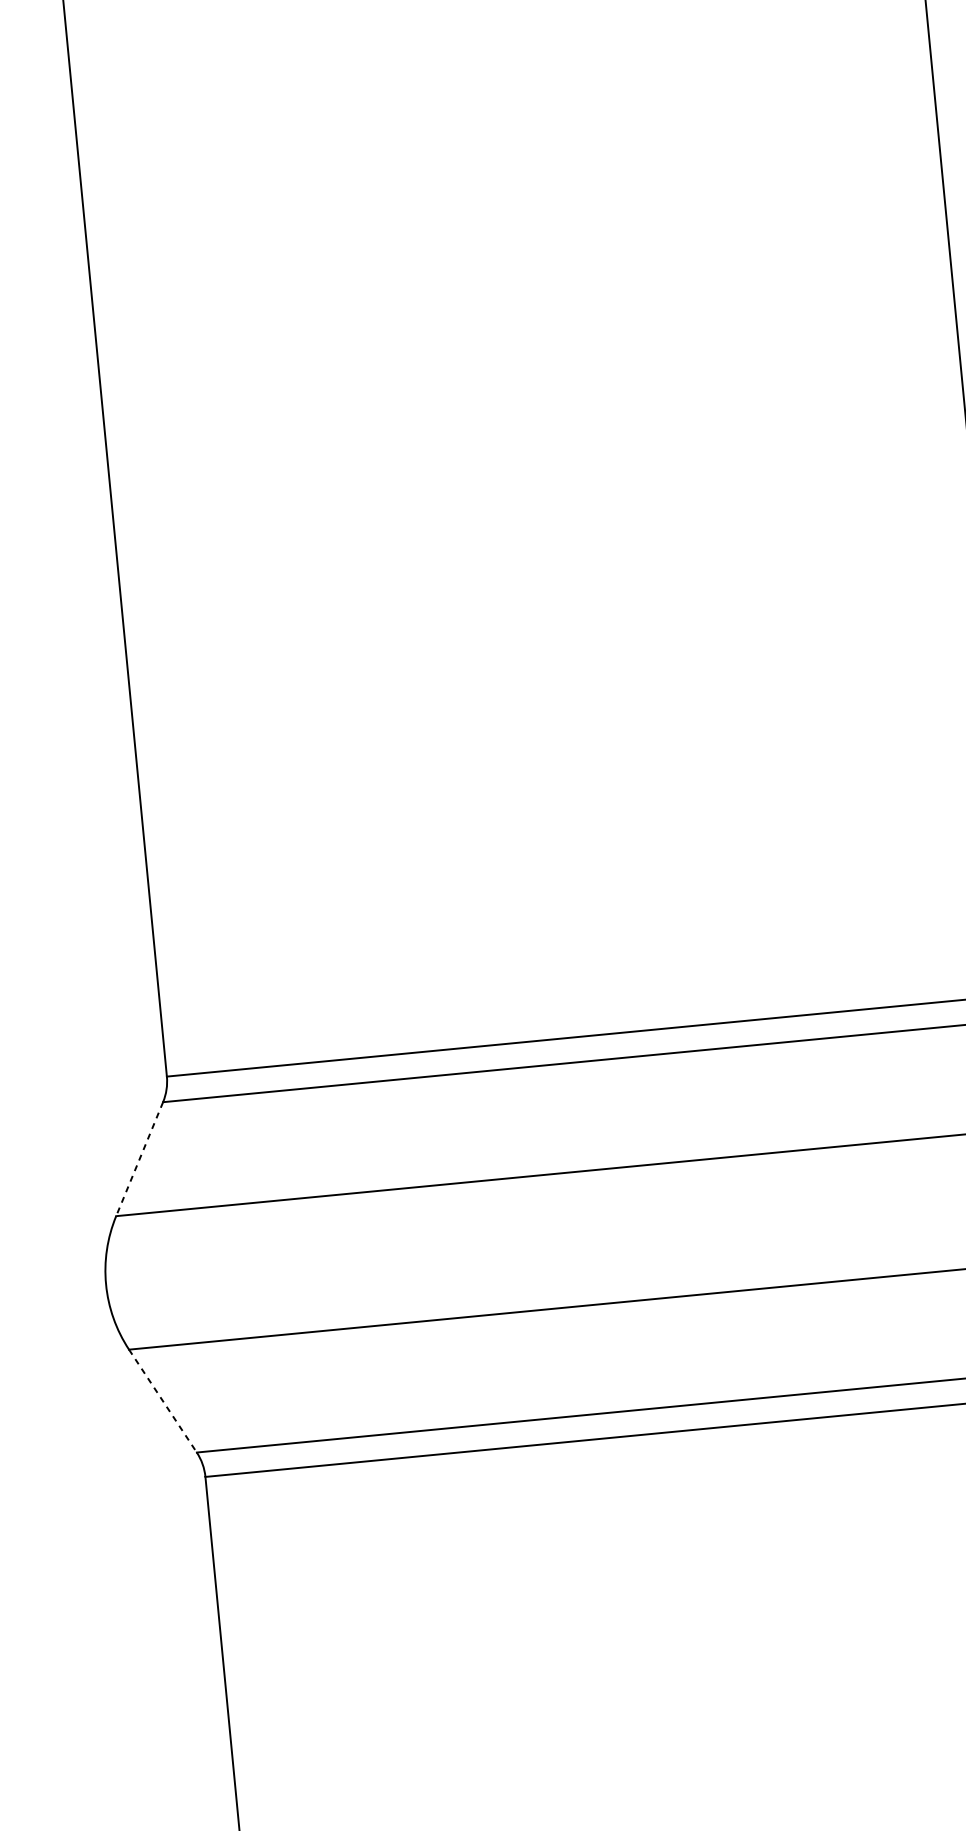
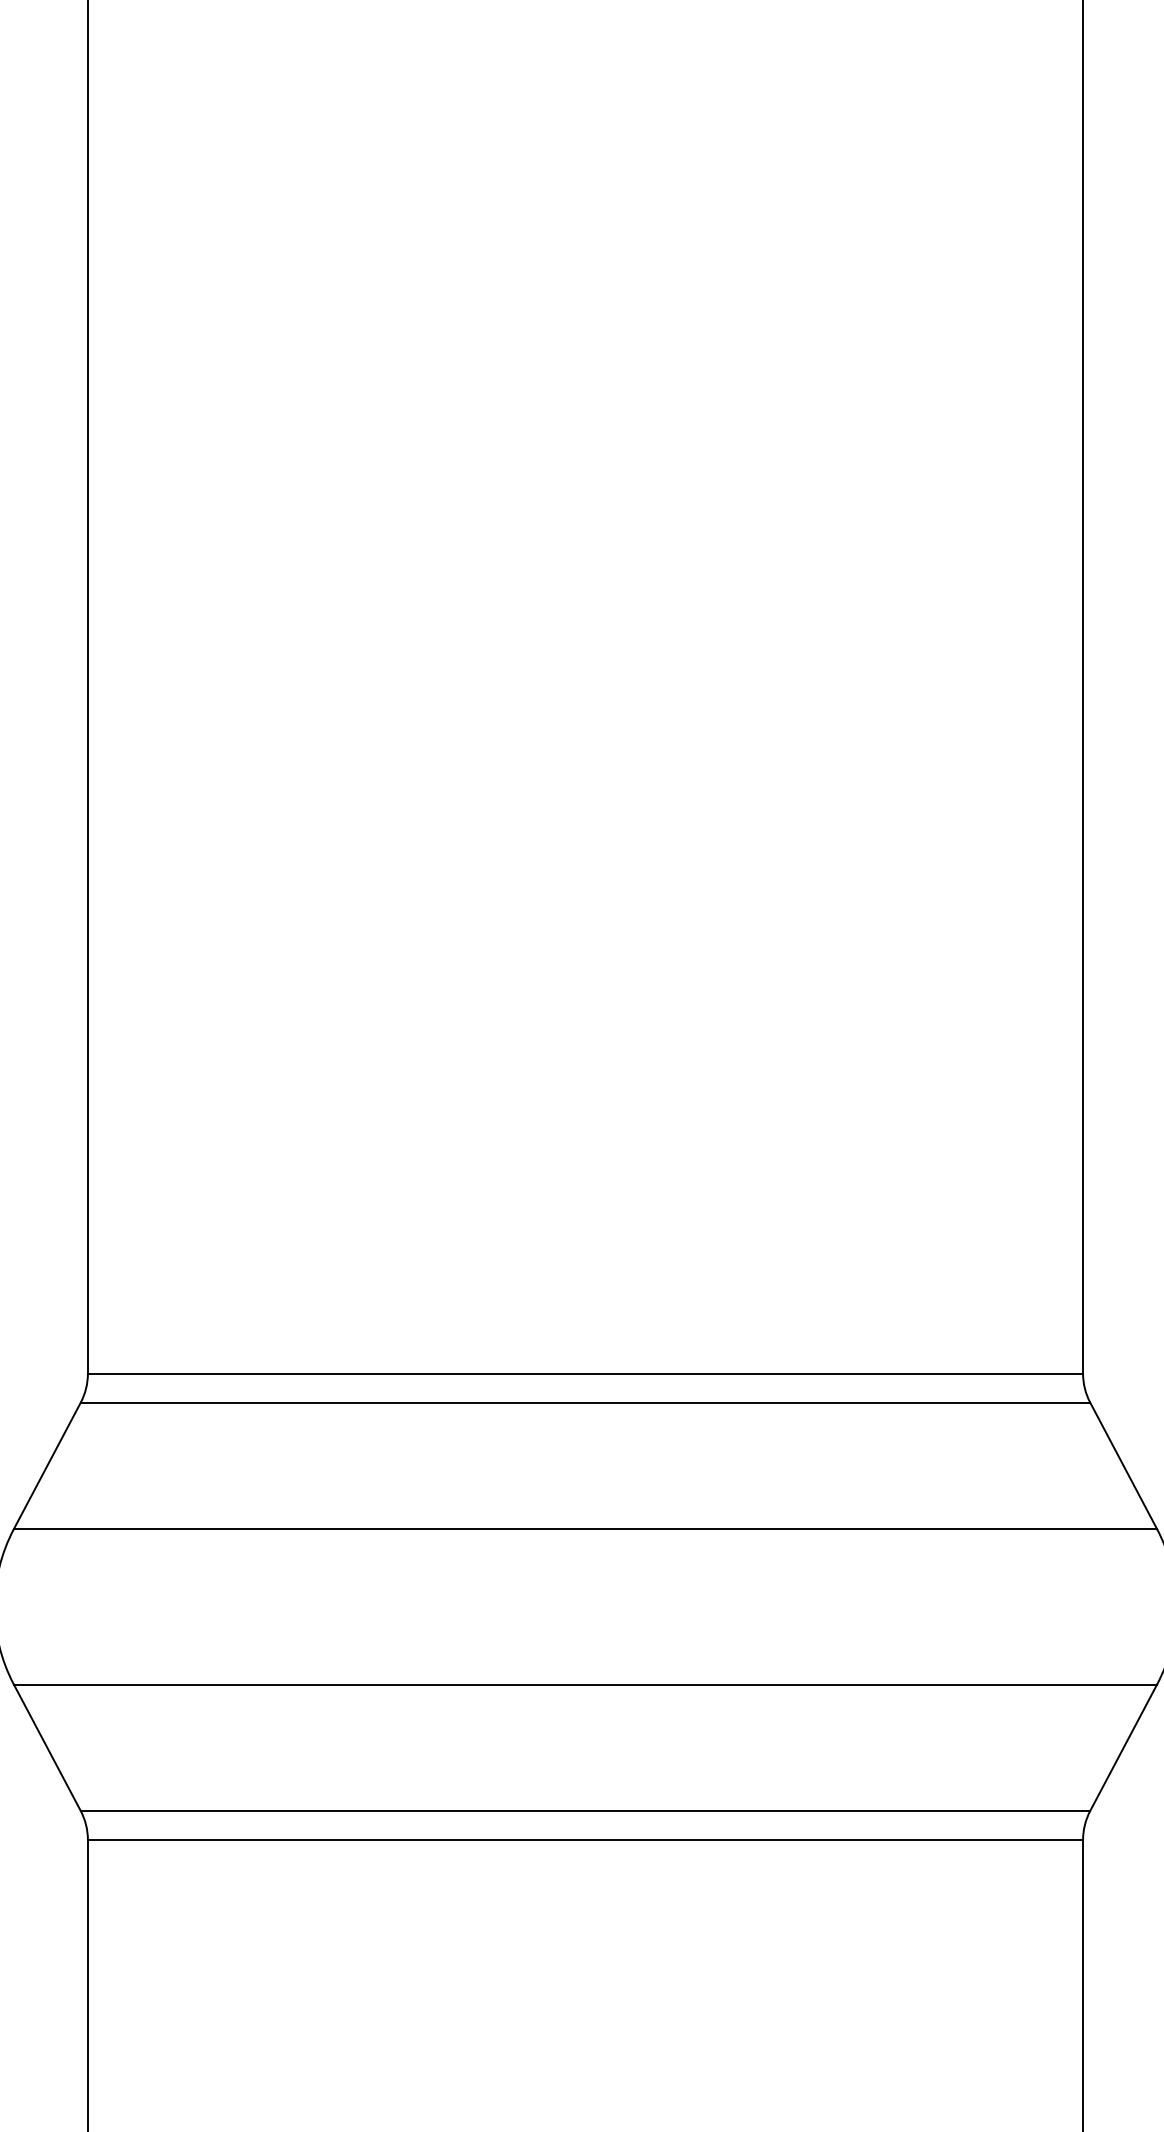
line: (139, 1159) -> (47, 1466), dashed -> solid
line: (163, 1401) -> (47, 1748), dashed -> solid

